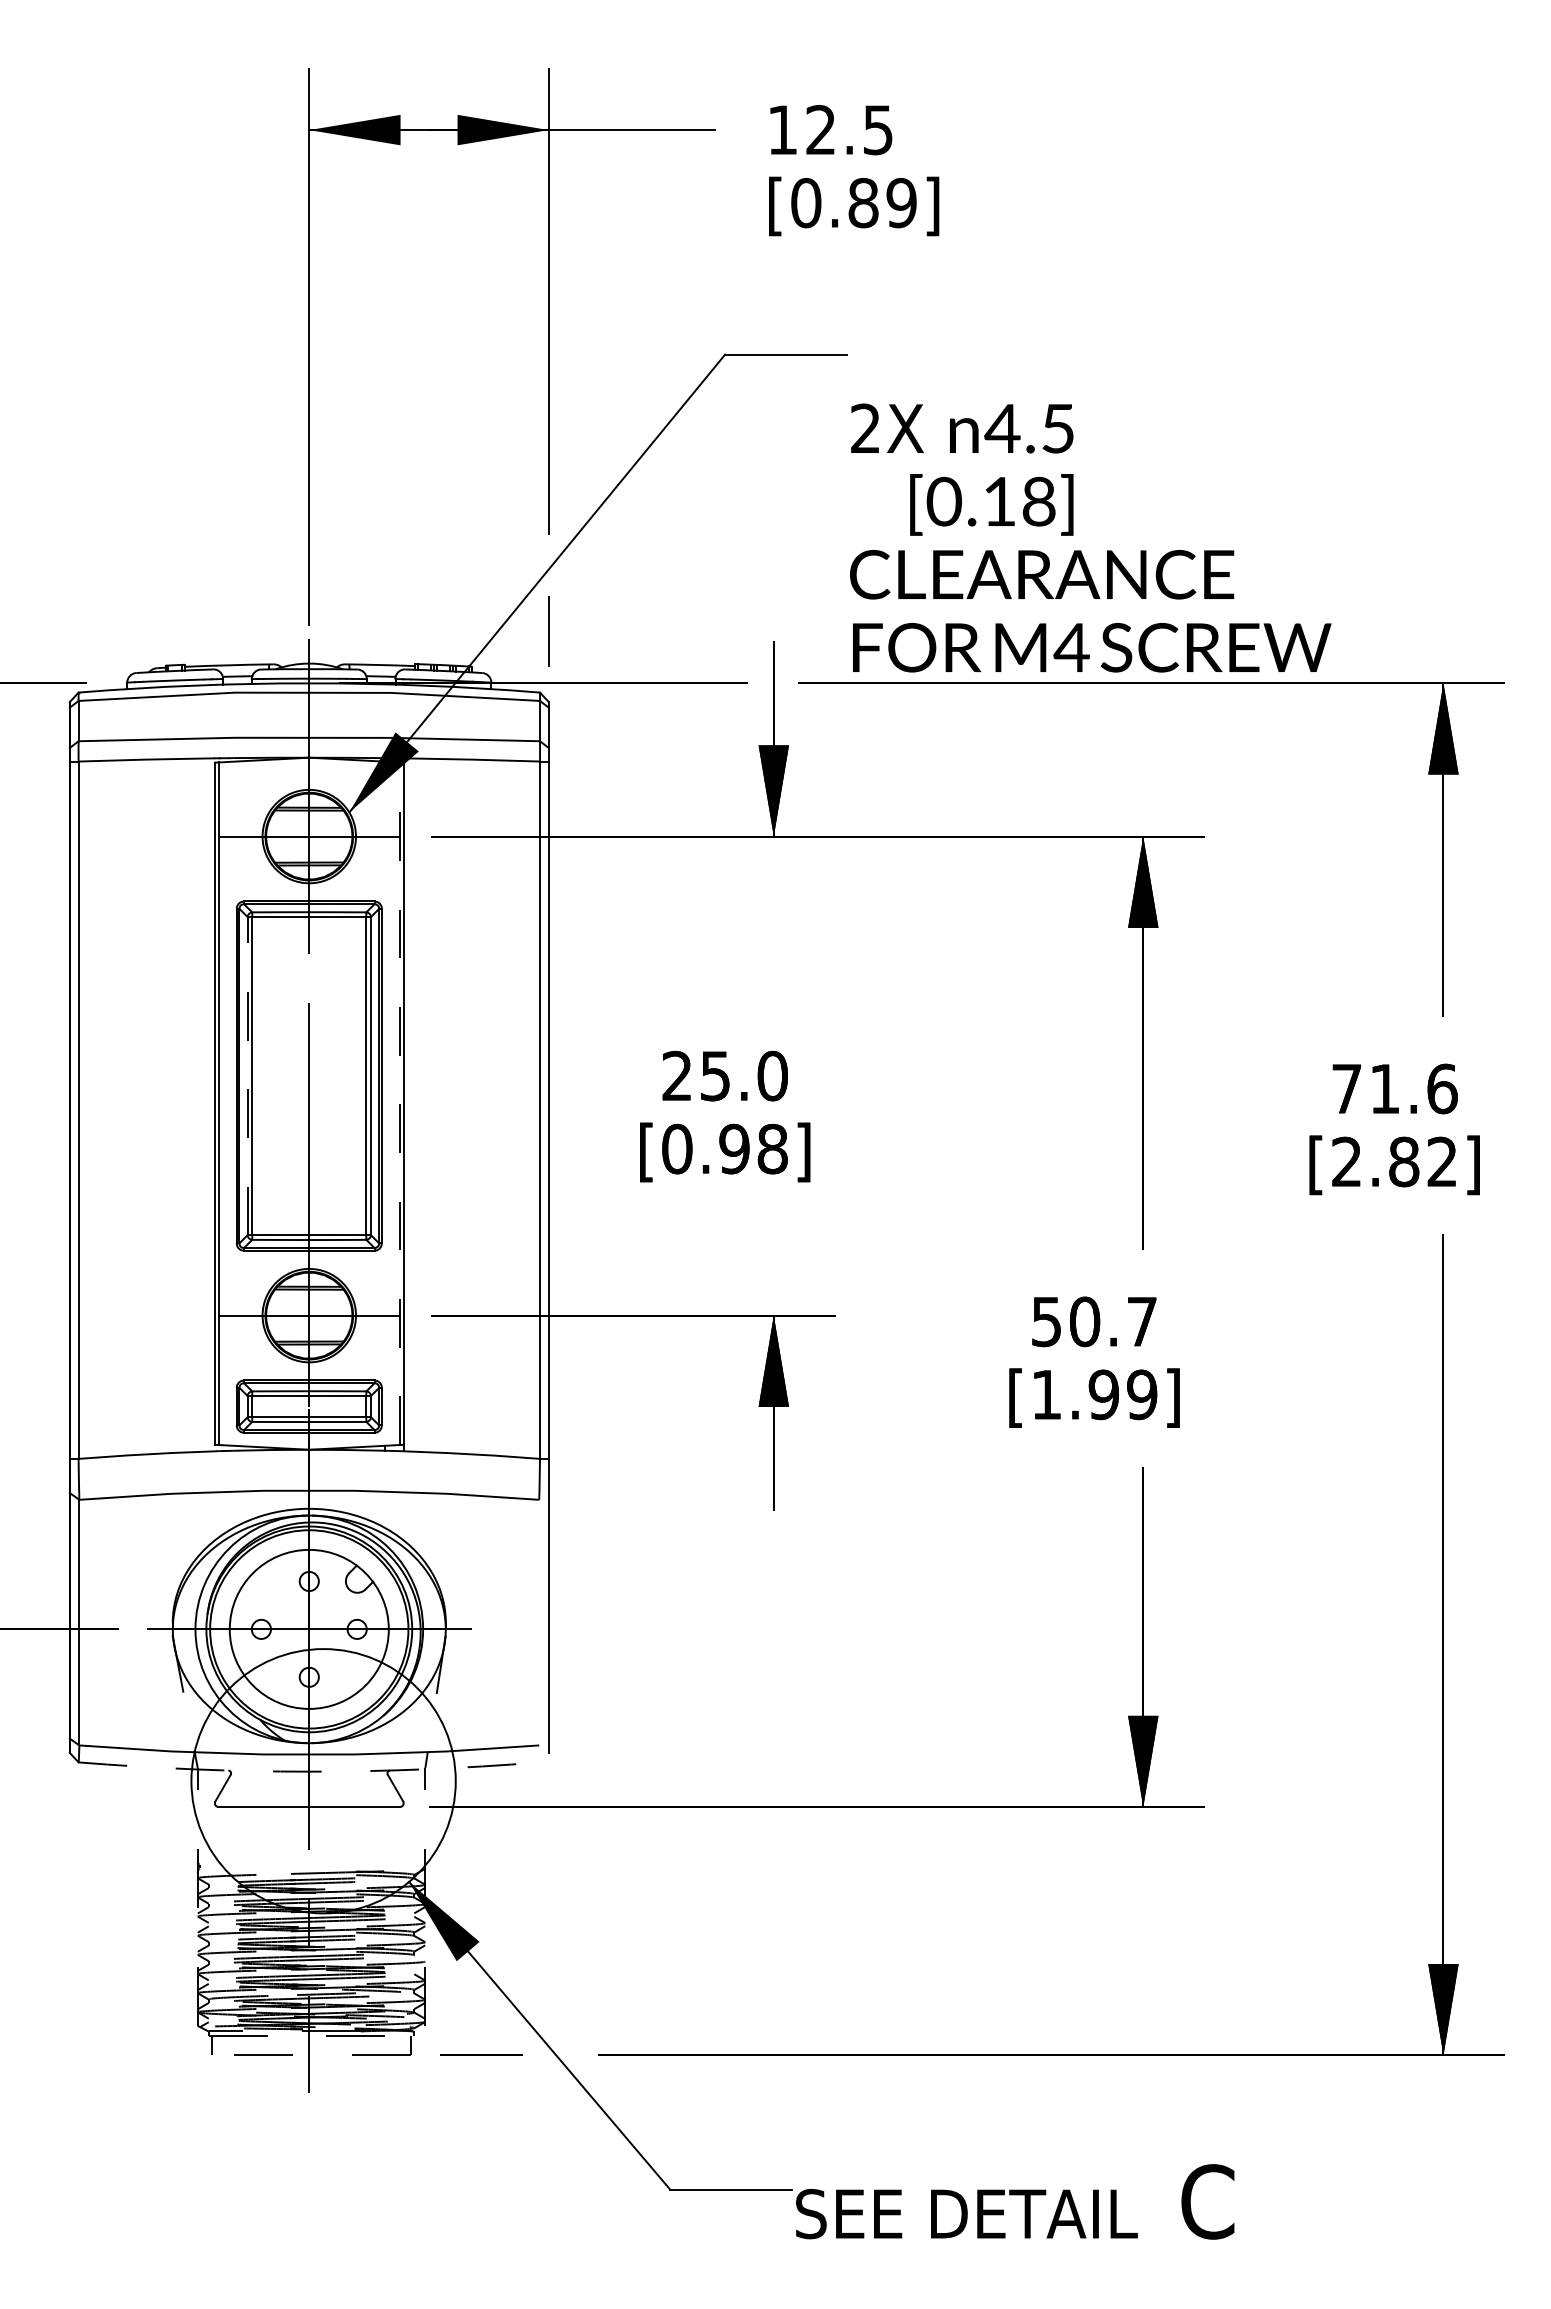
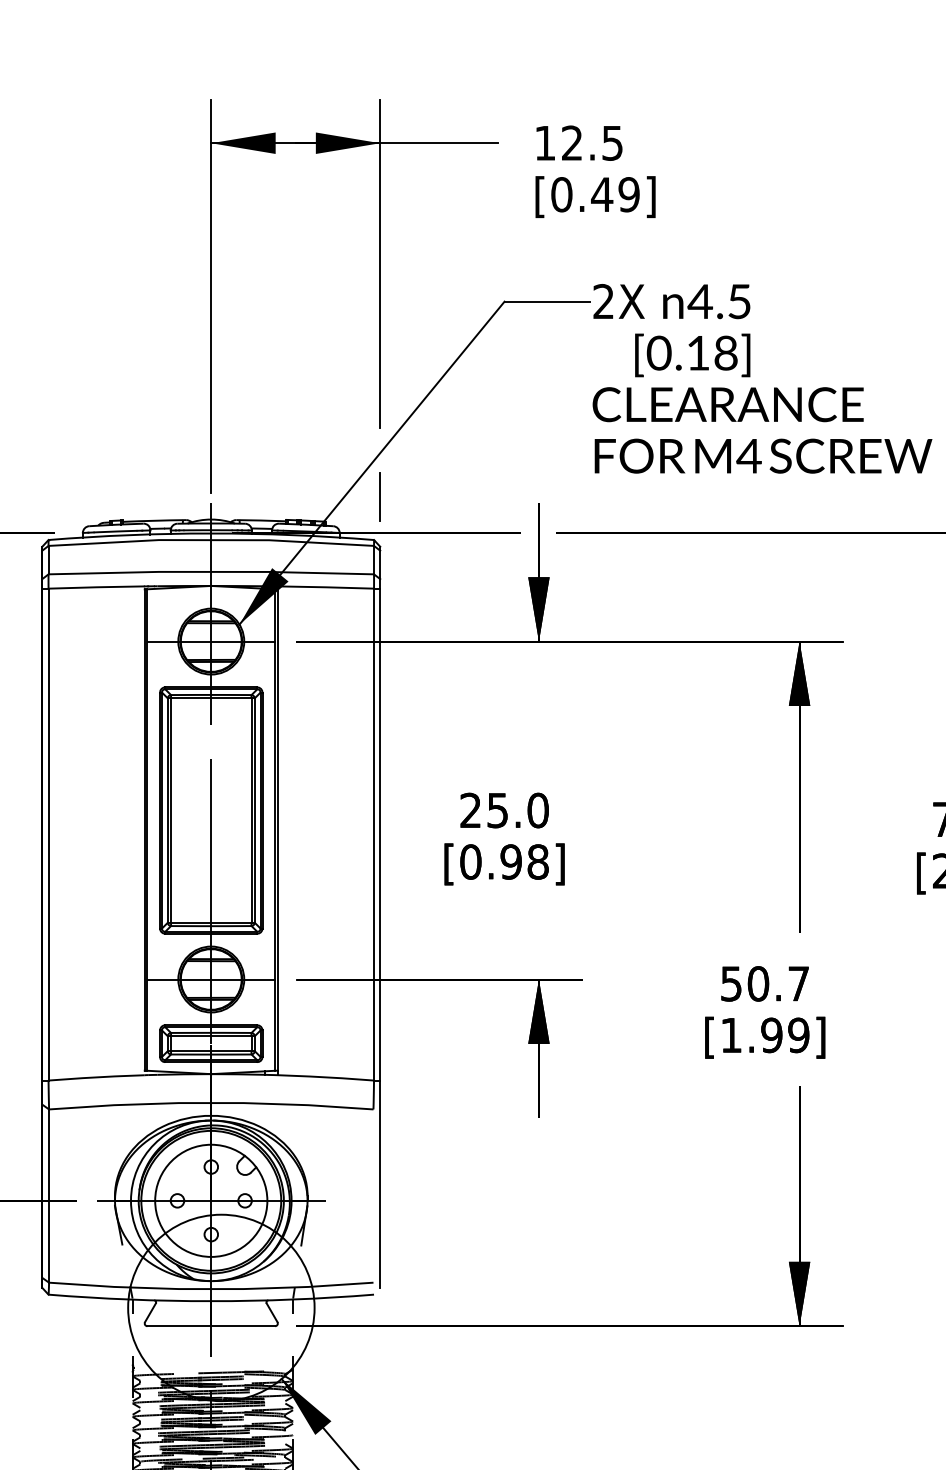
text: (863, 203) -> (602, 195), [0.89] -> [0.49]
text: (1090, 537) -> (762, 378), moved
line: (247, 1075) -> (167, 810), dashed -> solid
line: (399, 1103) -> (274, 829), dashed -> solid
arc: (309, 1771) -> (211, 1301), dashed -> solid

